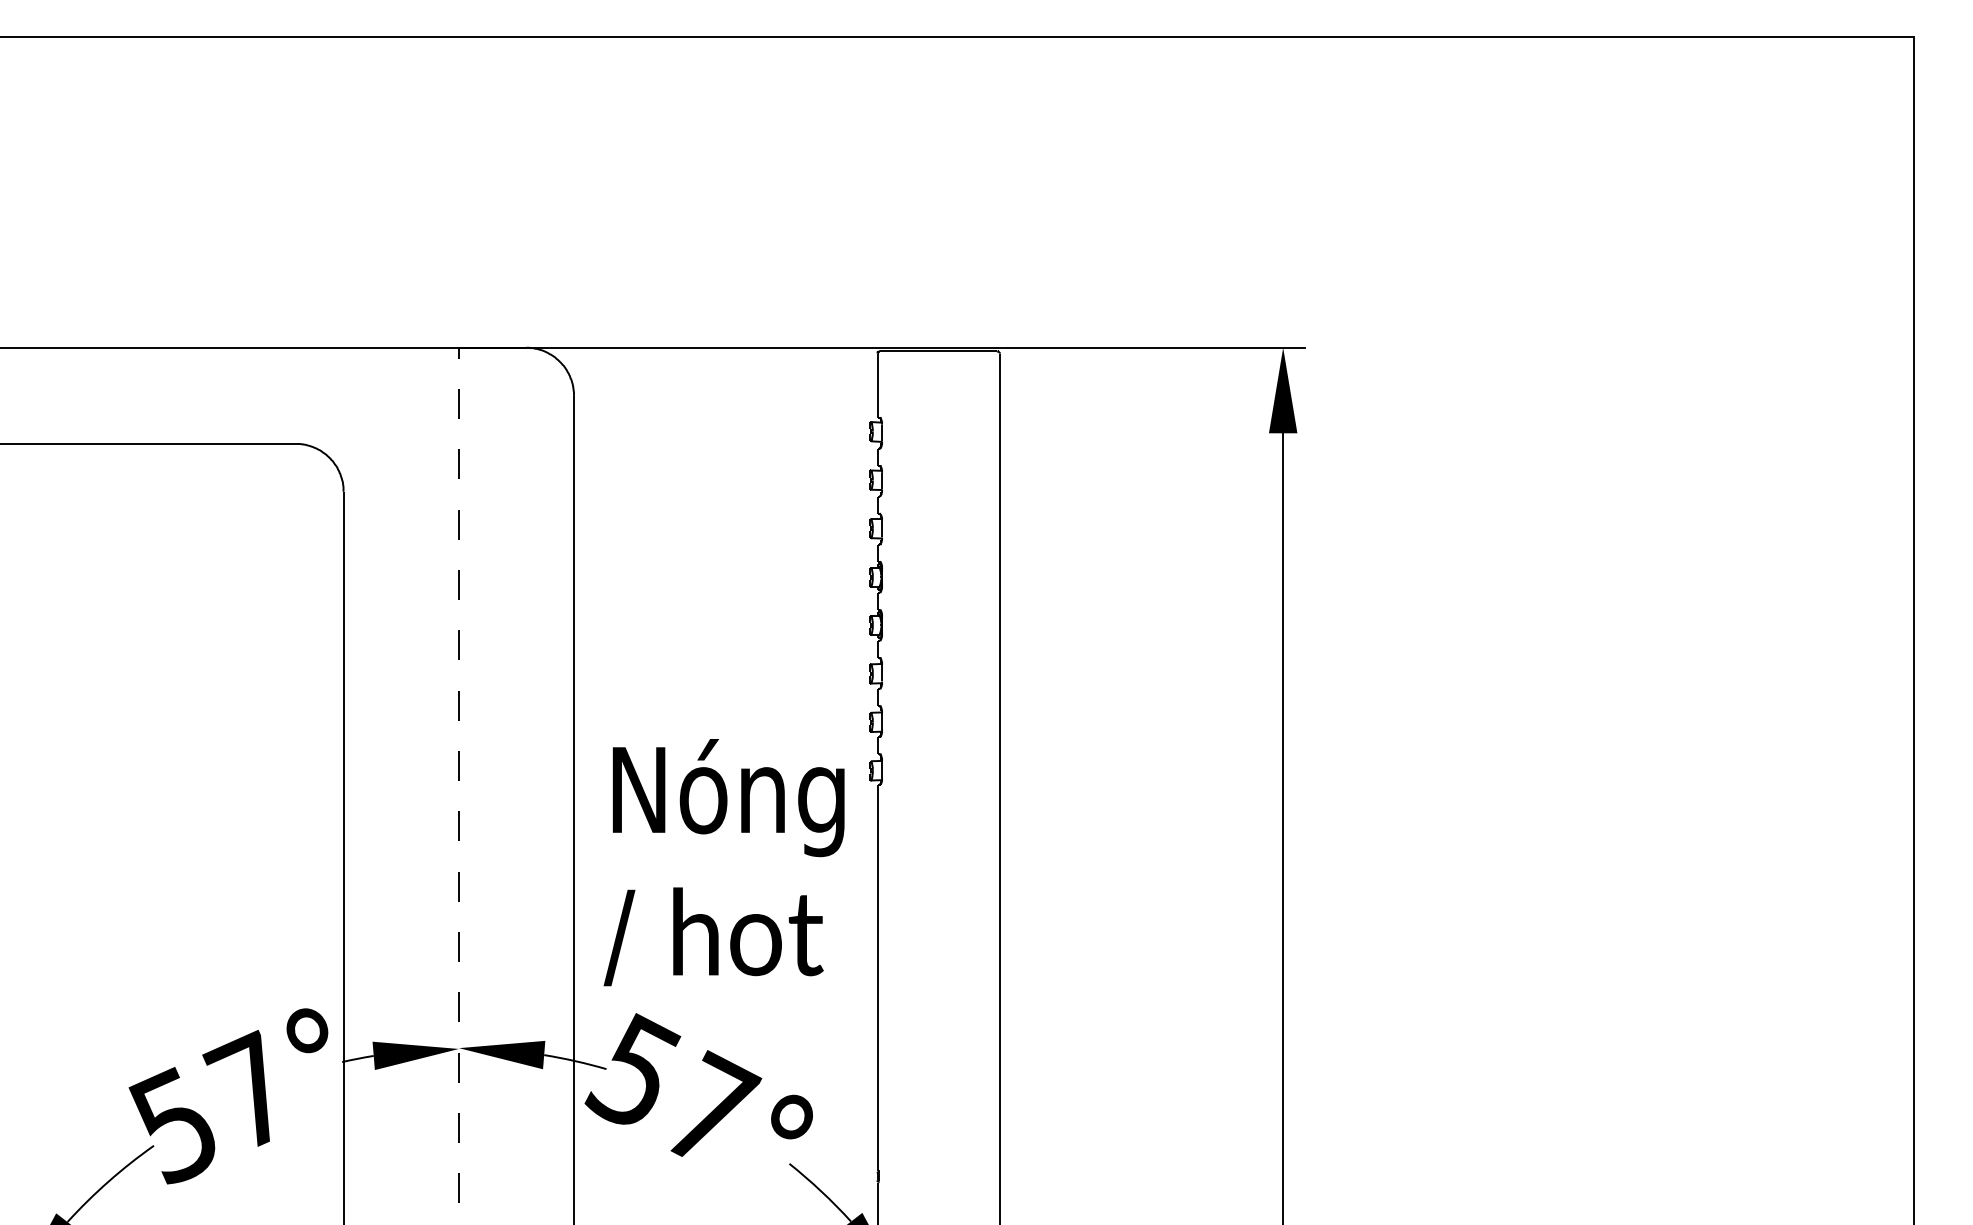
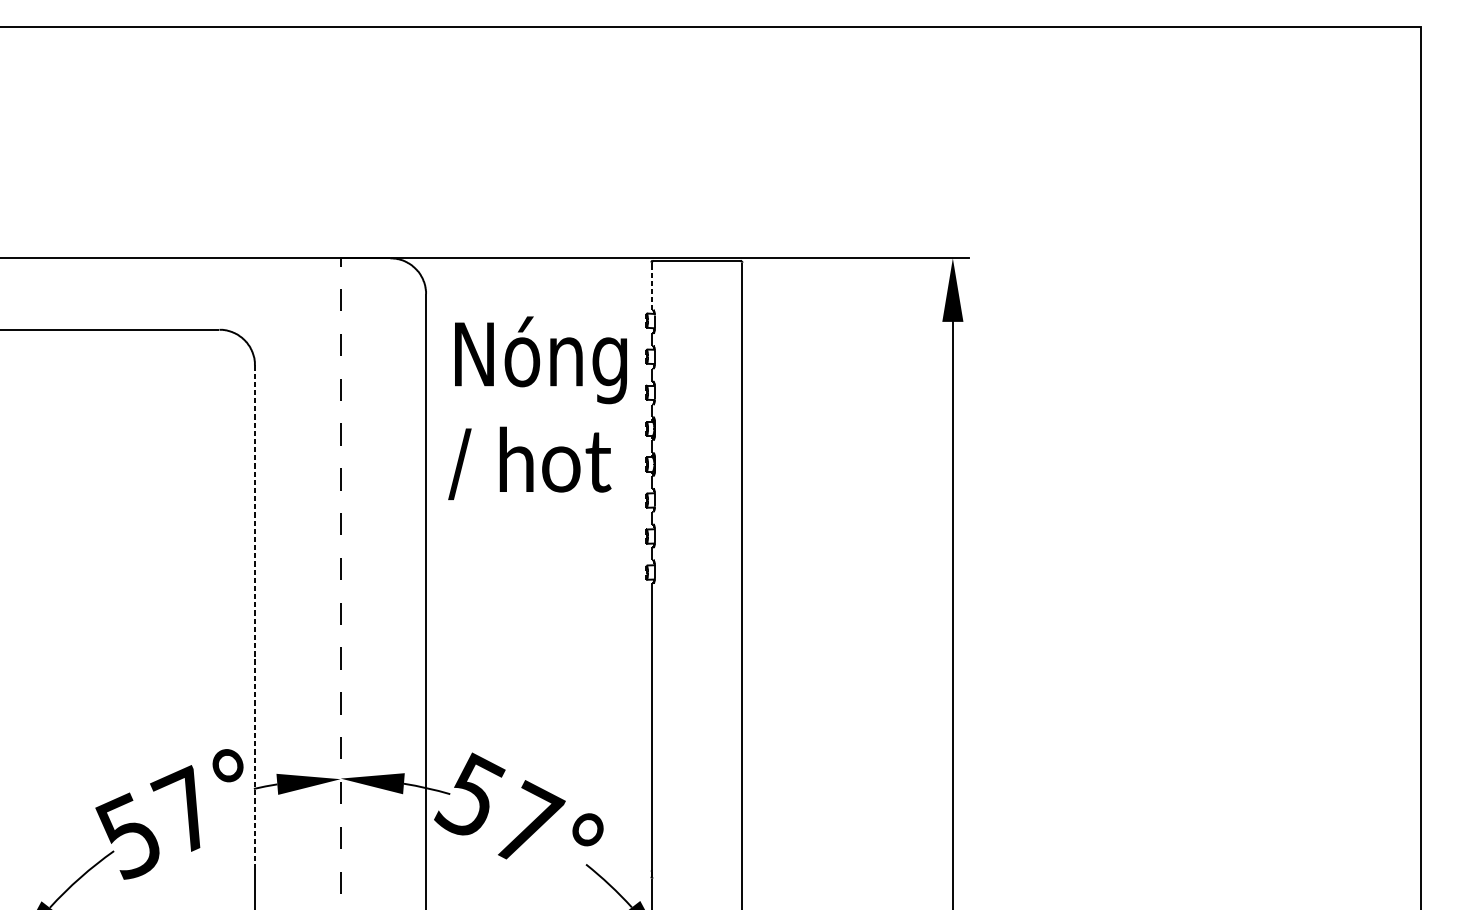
line: (877, 386) -> (651, 287), solid -> dashed
line: (343, 829) -> (254, 616), solid -> dashed
text: (723, 862) -> (537, 408), moved

